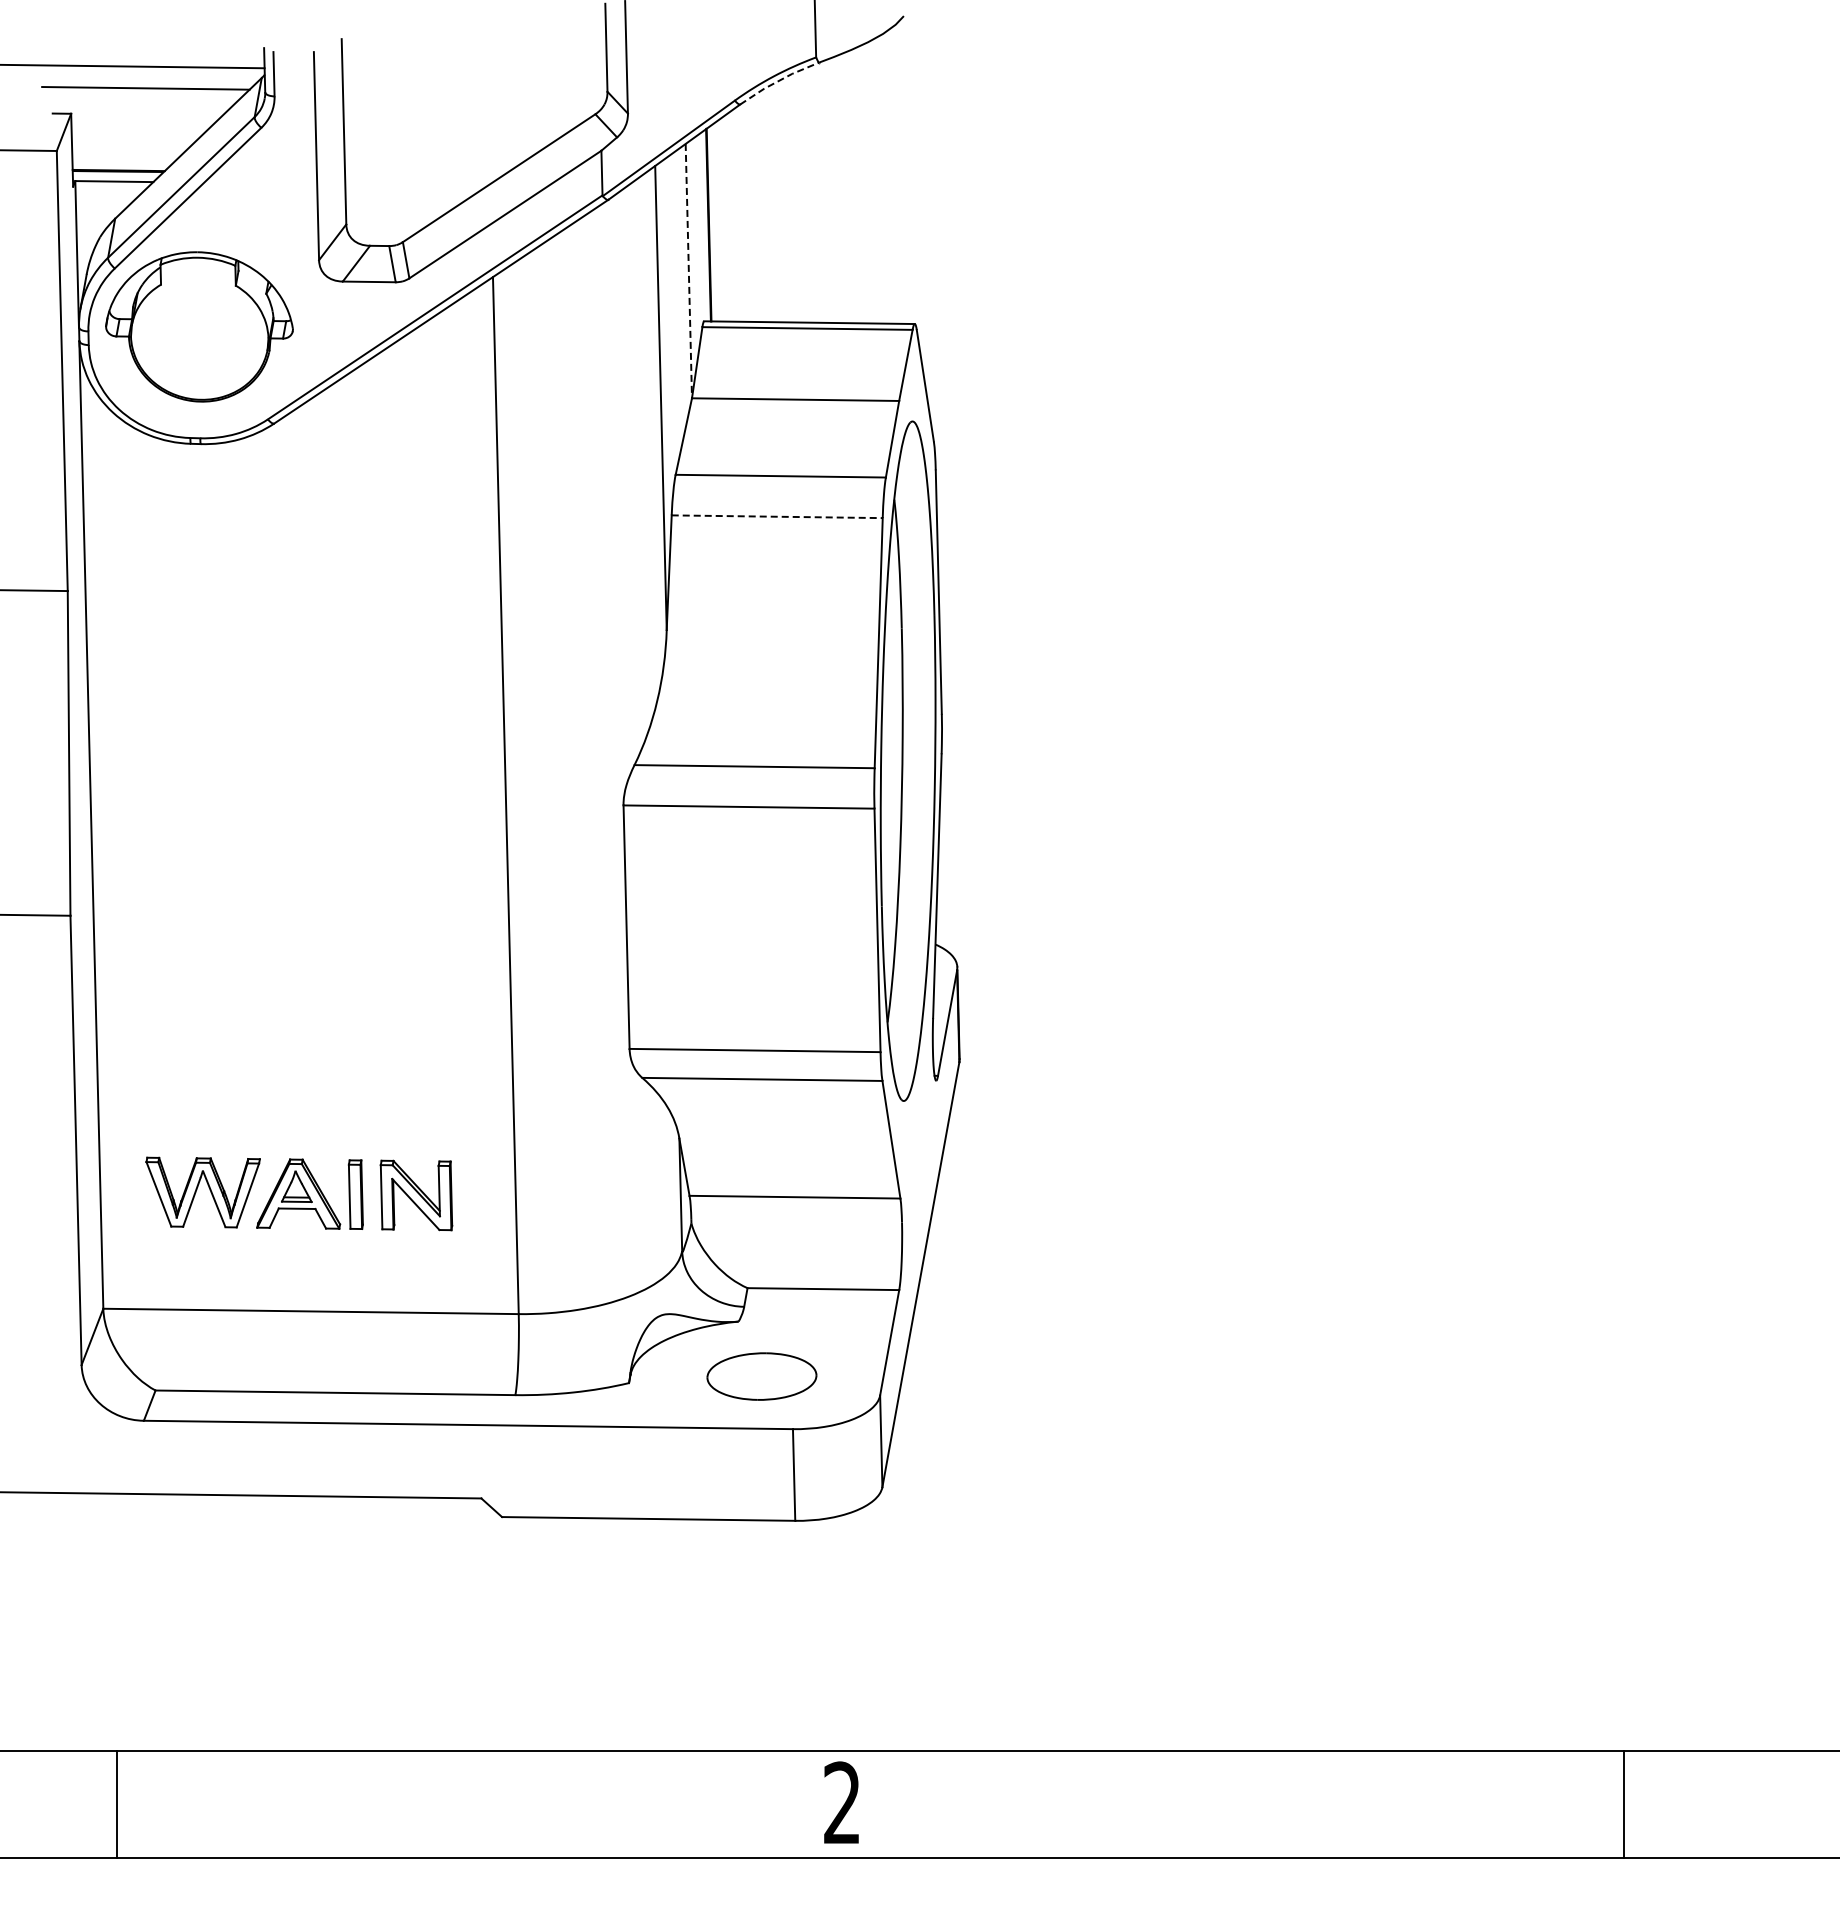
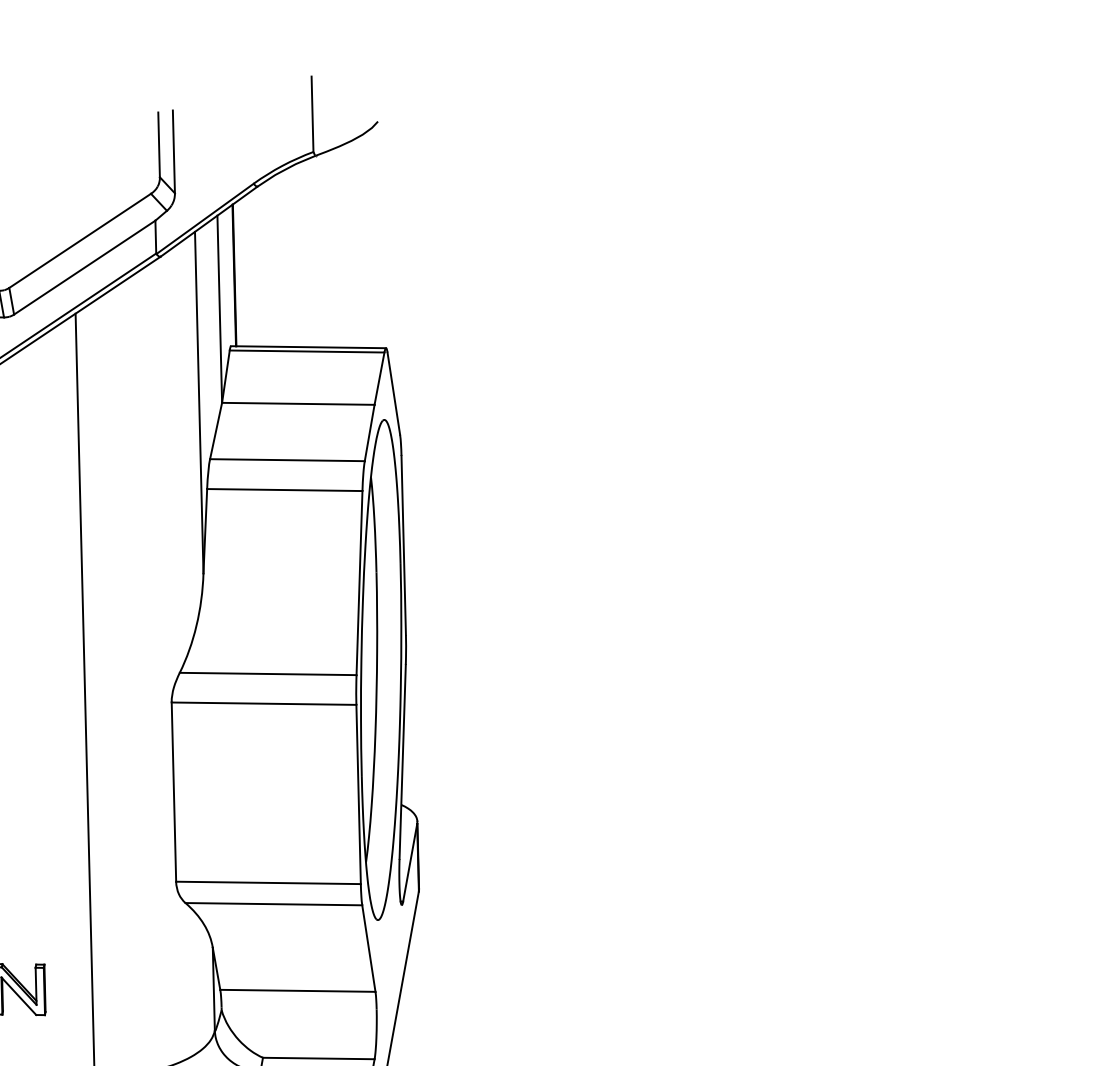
line: (779, 80) -> (286, 168), dashed -> solid
line: (688, 271) -> (219, 309), dashed -> solid
line: (777, 516) -> (285, 489), dashed -> solid

